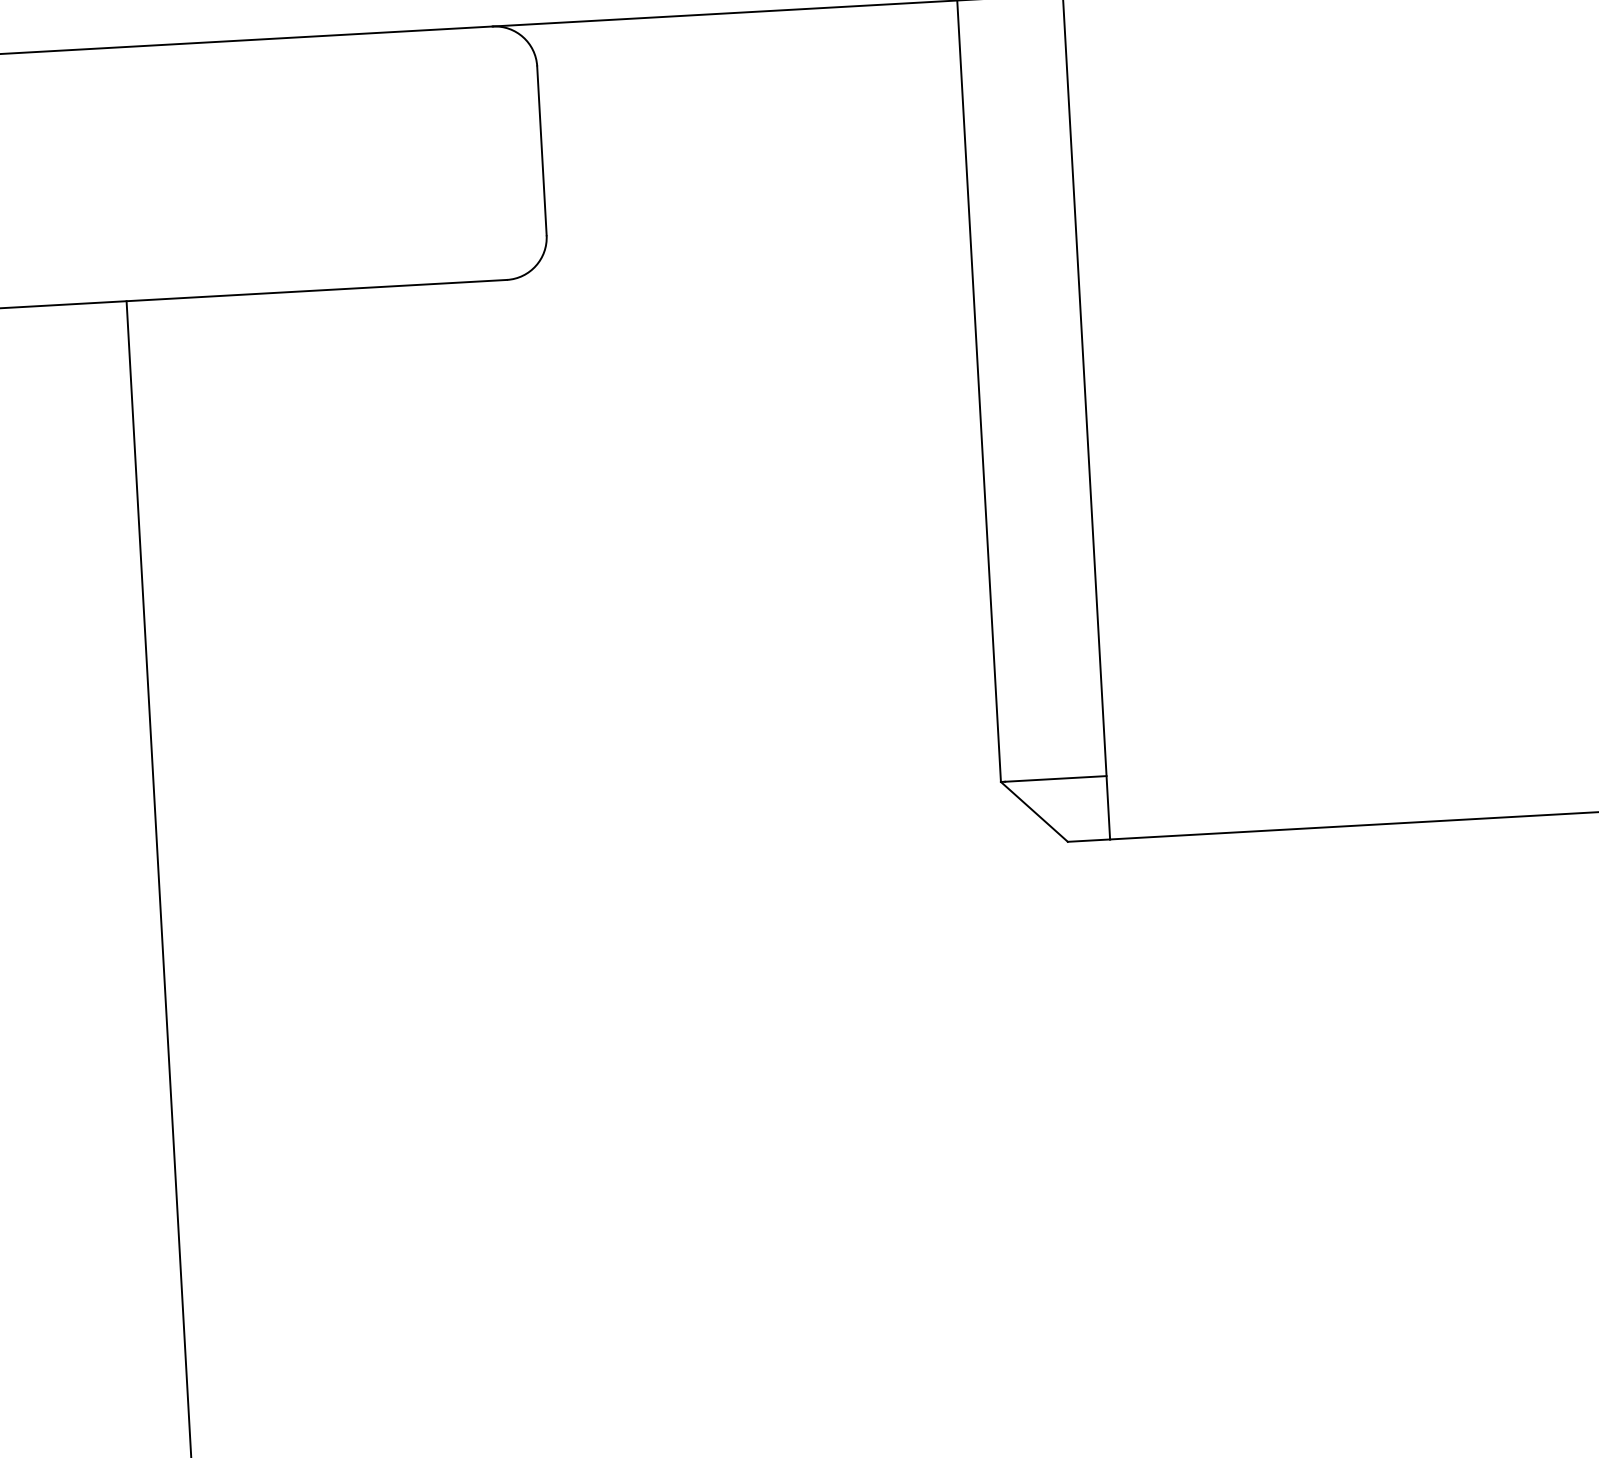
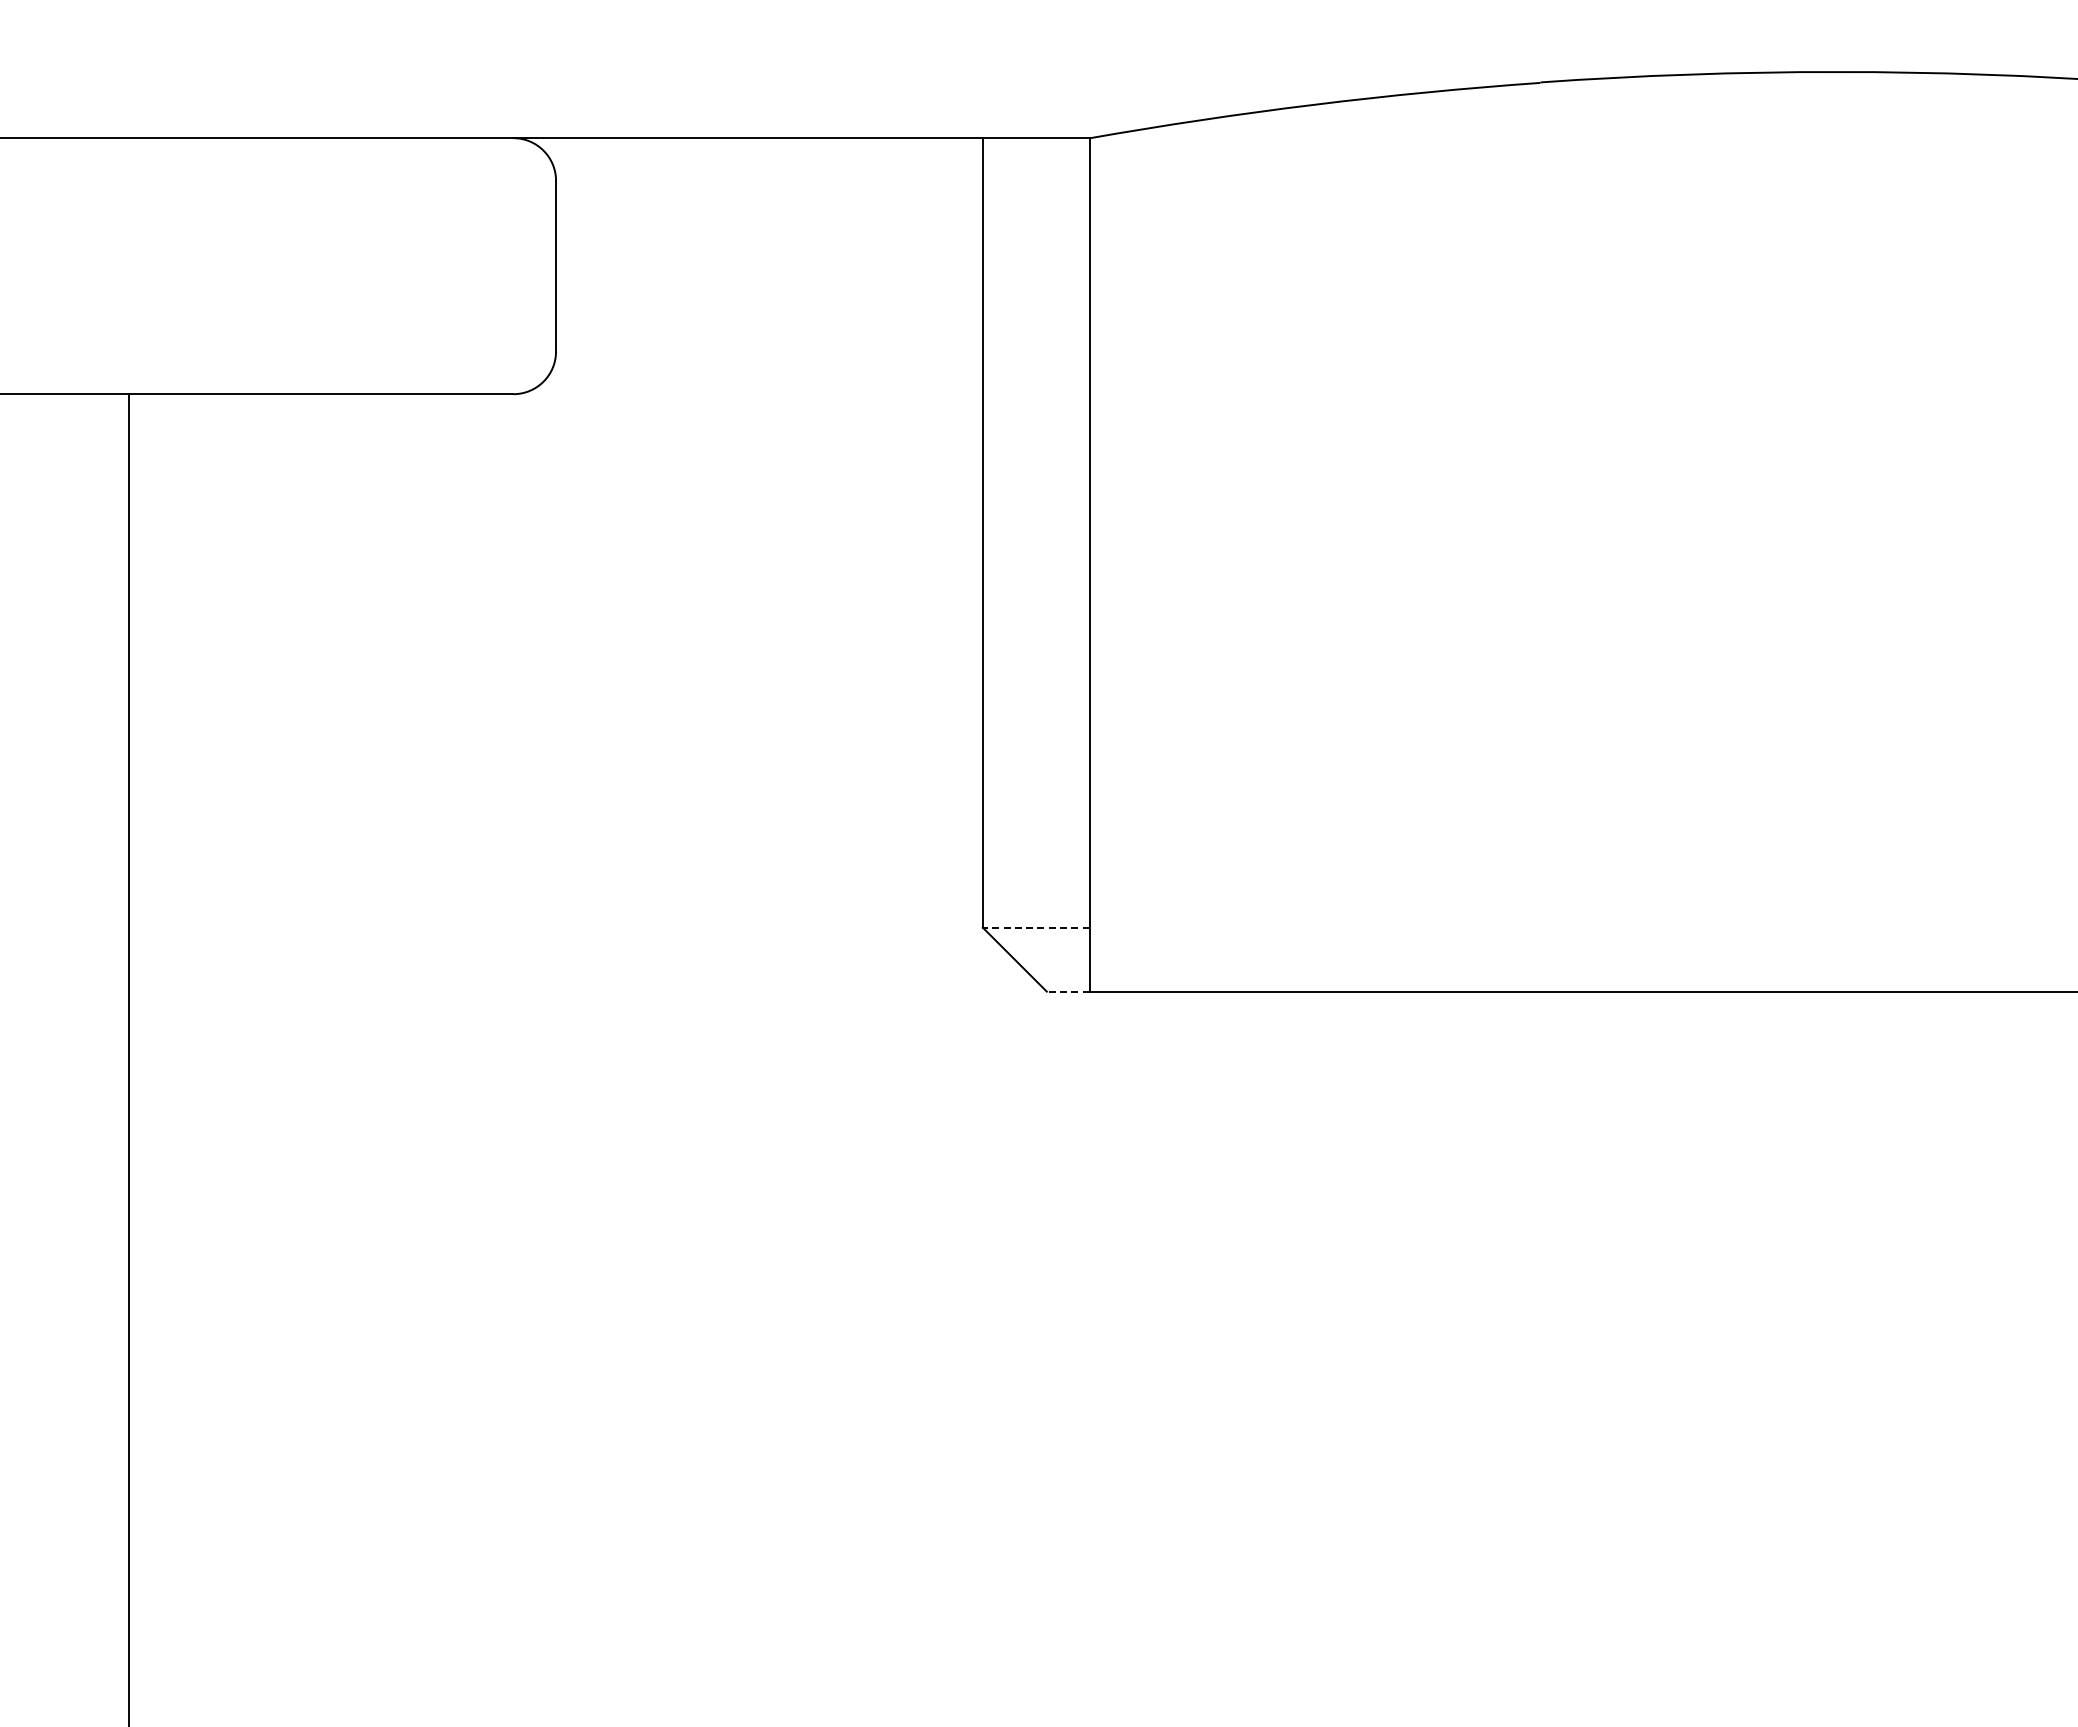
line: (1055, 778) -> (1037, 927), solid -> dashed
line: (1088, 840) -> (1067, 991), solid -> dashed

